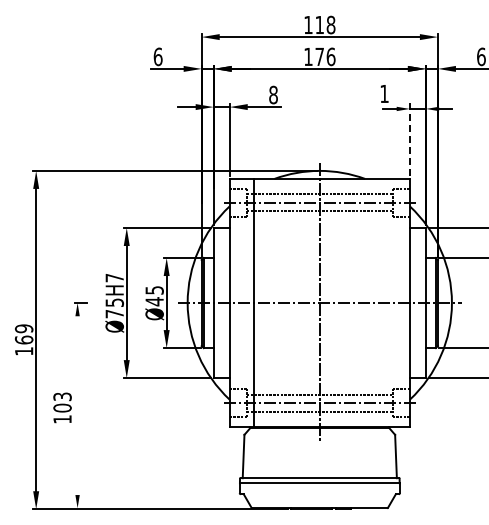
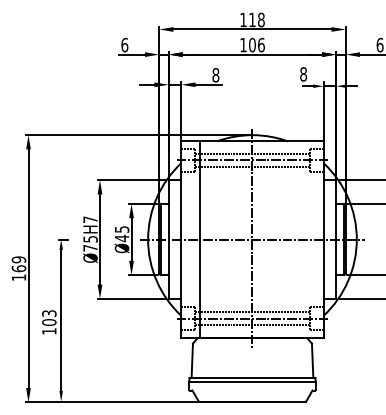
text: (319, 56) -> (252, 44), 176 -> 106
text: (384, 93) -> (303, 74), 1 -> 8
line: (409, 138) -> (323, 109), dashed -> solid
line: (77, 405) -> (61, 320), added

